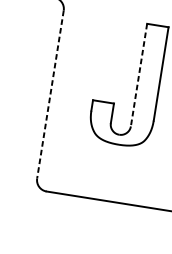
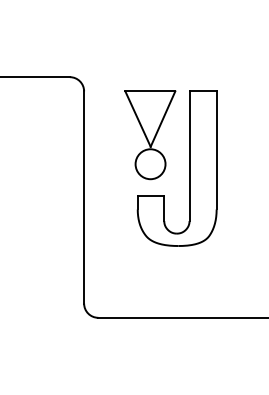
part: (110, 53) -> (150, 135), added
line: (138, 75) -> (189, 156), dashed -> solid
line: (50, 94) -> (84, 197), dashed -> solid

